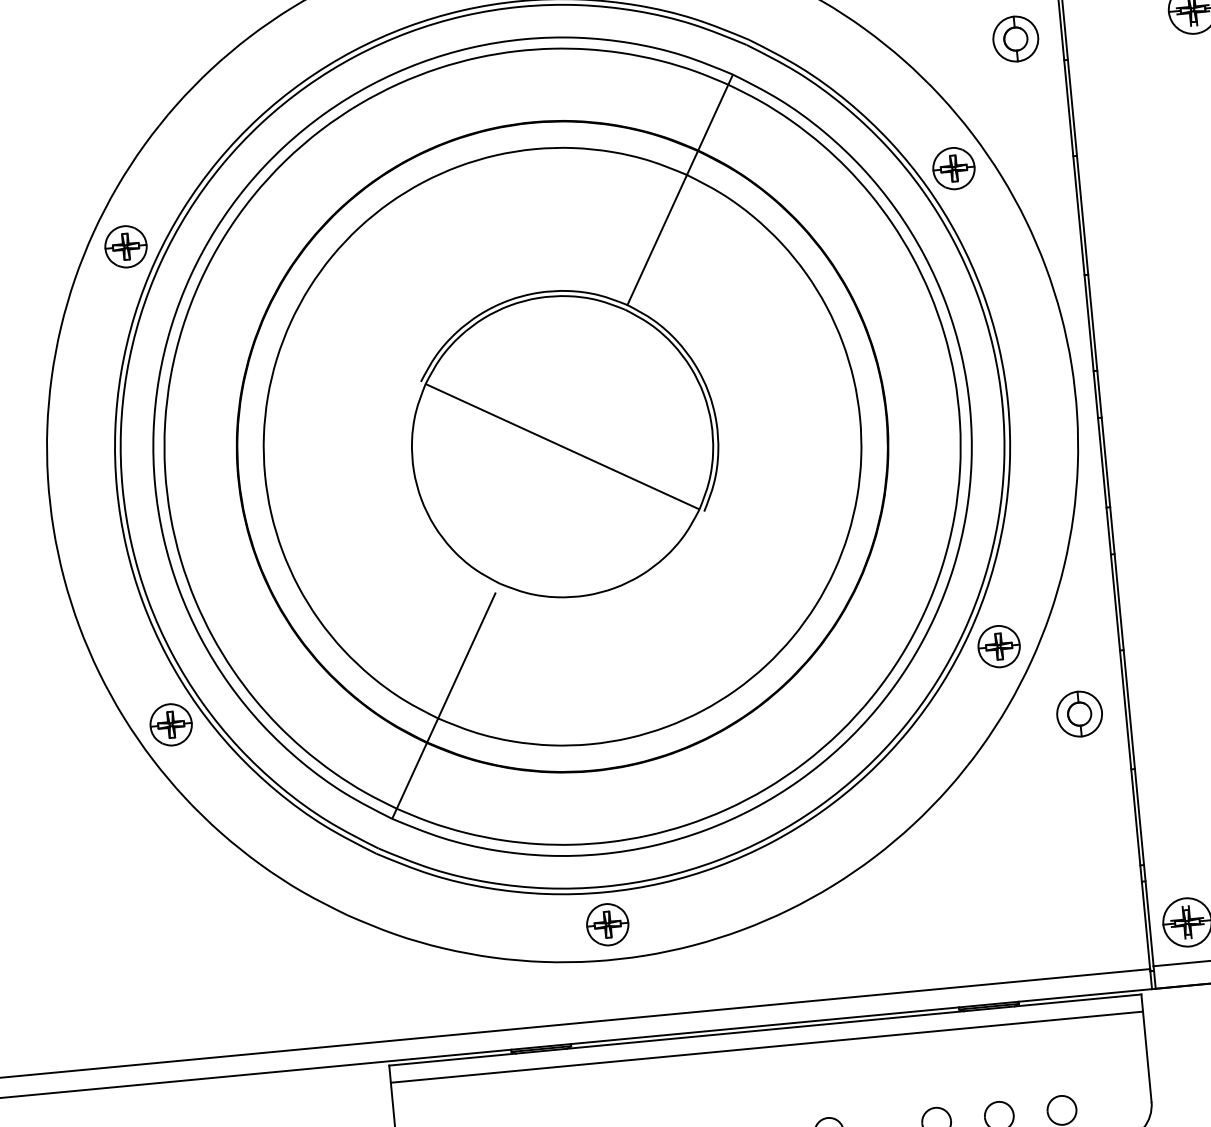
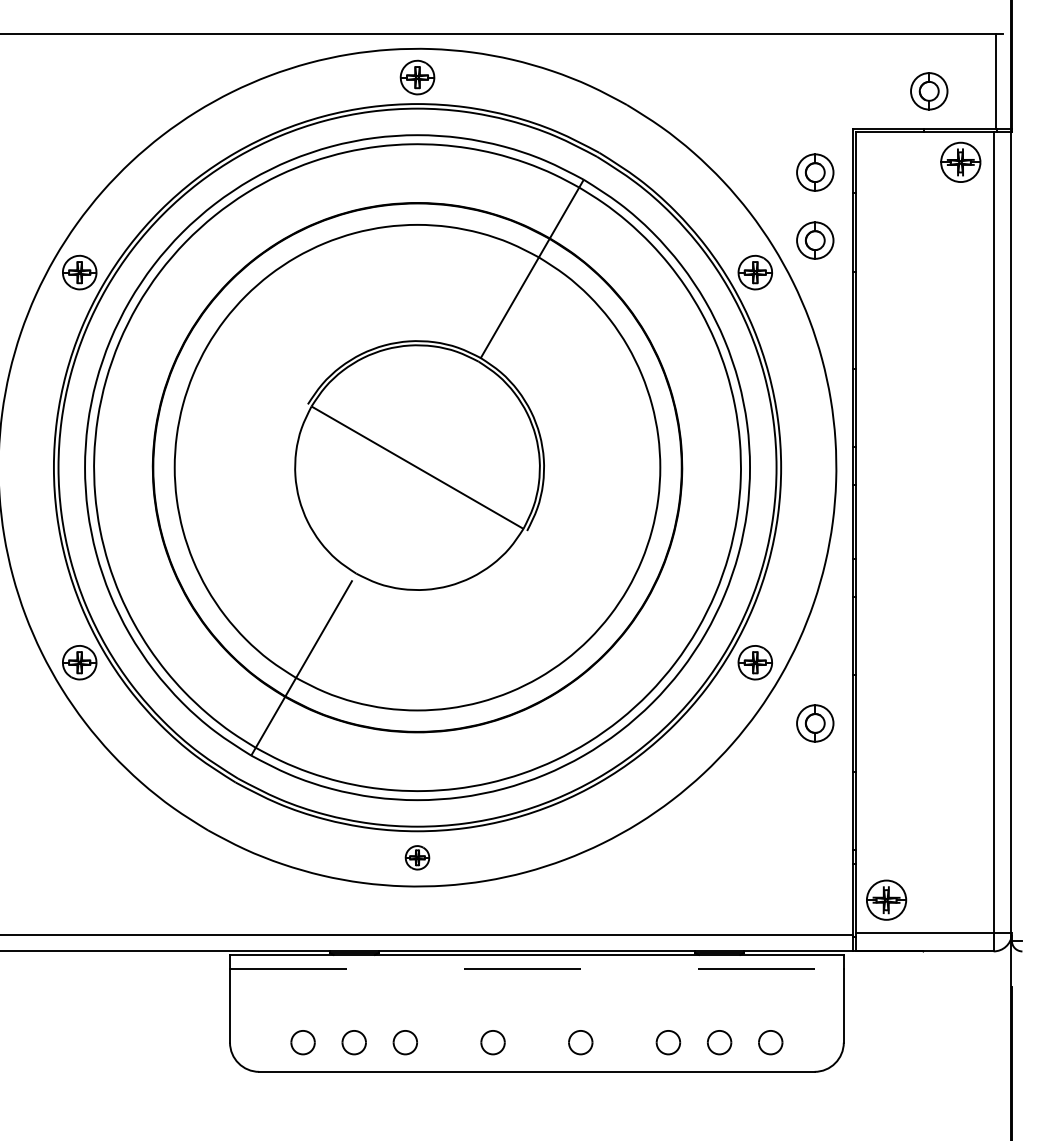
part: (1023, 122) -> (815, 240), added
part: (607, 924) -> (417, 857), size x0.7
line: (766, 1046) -> (536, 968), solid -> dashed

